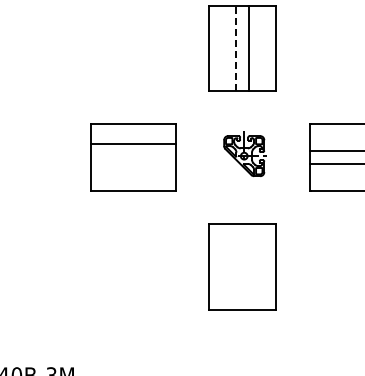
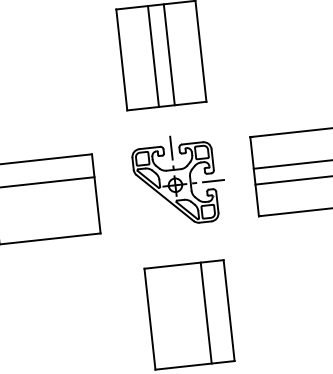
line: (236, 48) -> (154, 56), dashed -> solid
part: (246, 153) -> (179, 179), size x1.67
line: (256, 266) -> (205, 312), added

